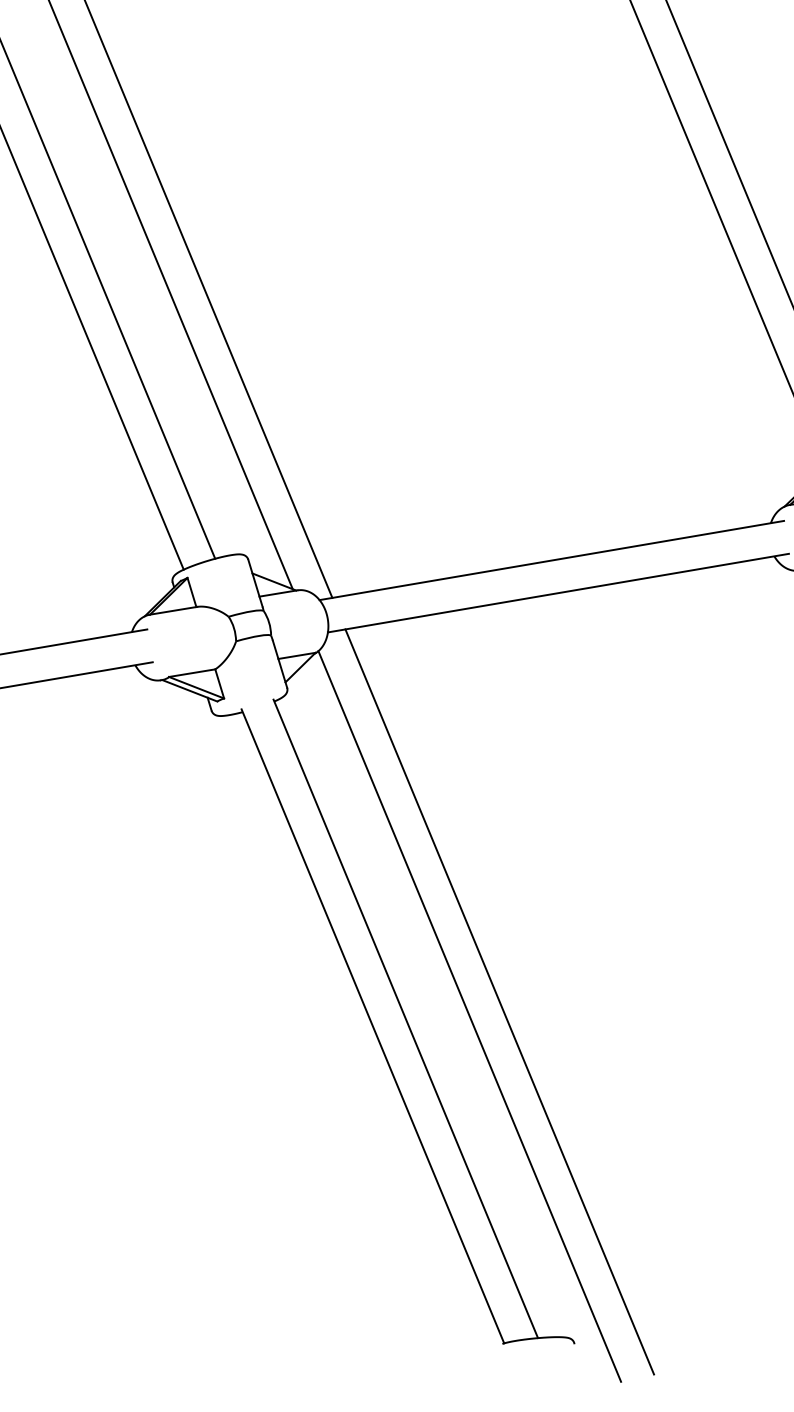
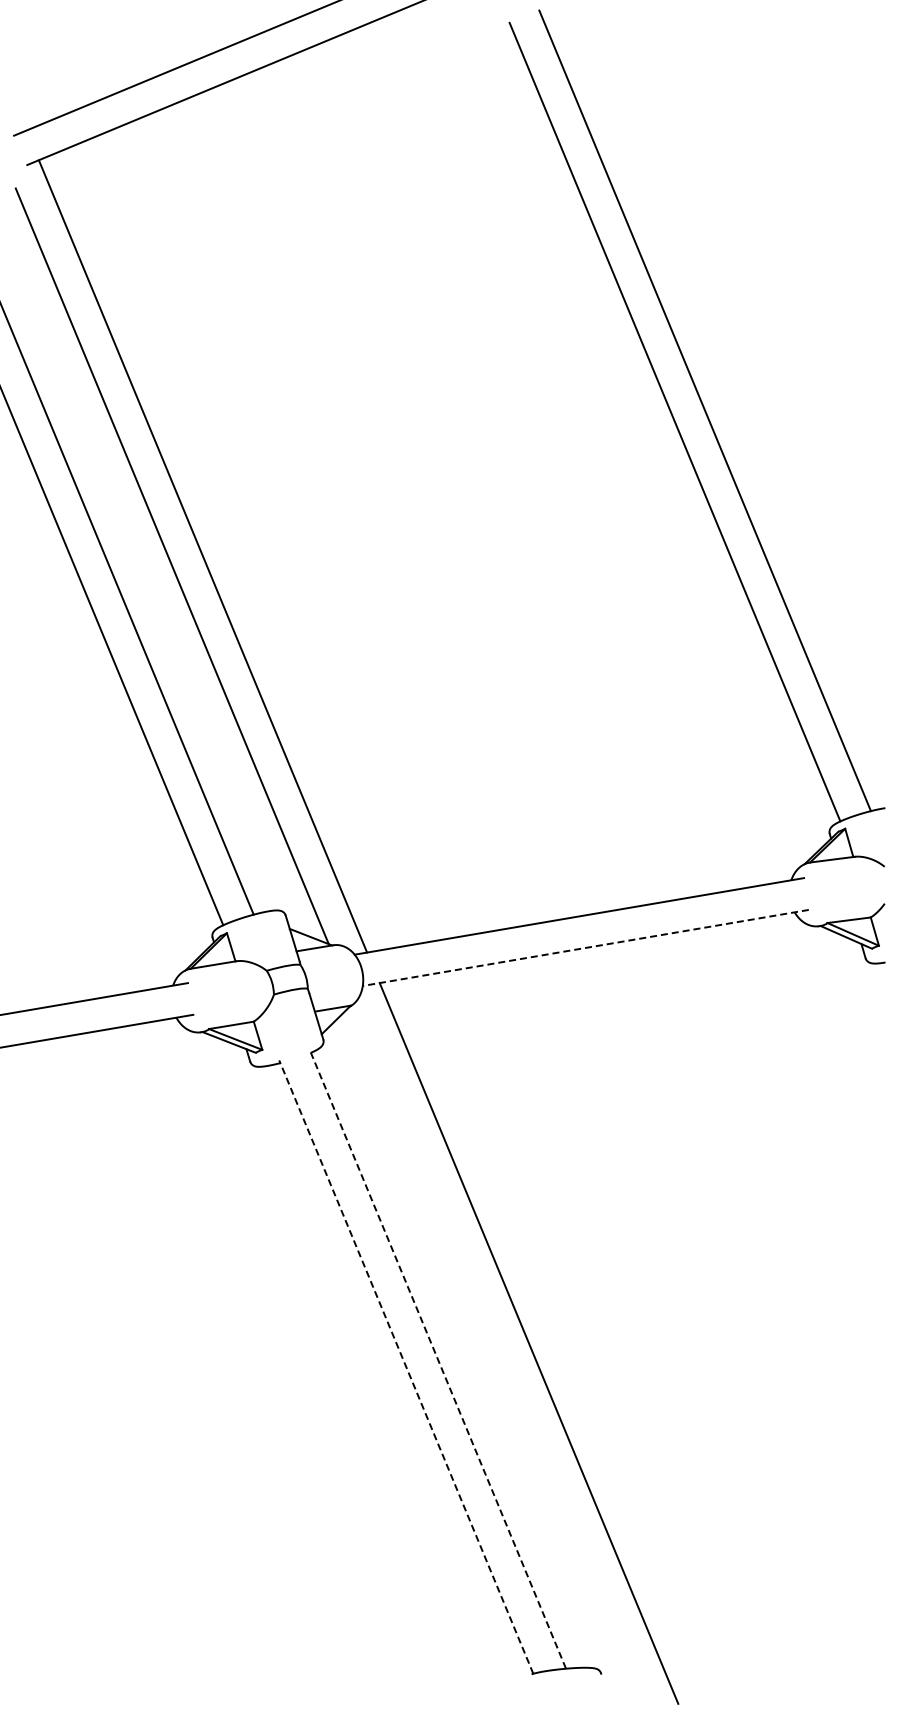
line: (558, 593) -> (585, 948), solid -> dashed
line: (469, 1016) -> (499, 1357), removed
line: (405, 1018) -> (437, 1359), solid -> dashed
line: (373, 1026) -> (406, 1367), solid -> dashed

